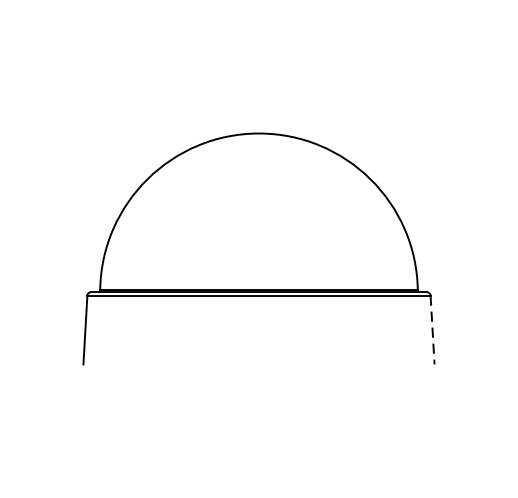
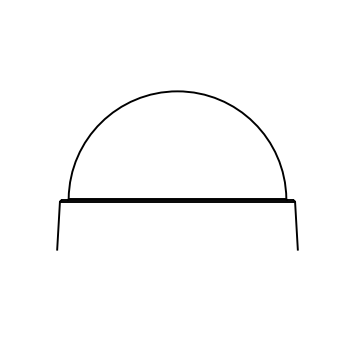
line: (432, 330) -> (296, 226), dashed -> solid

